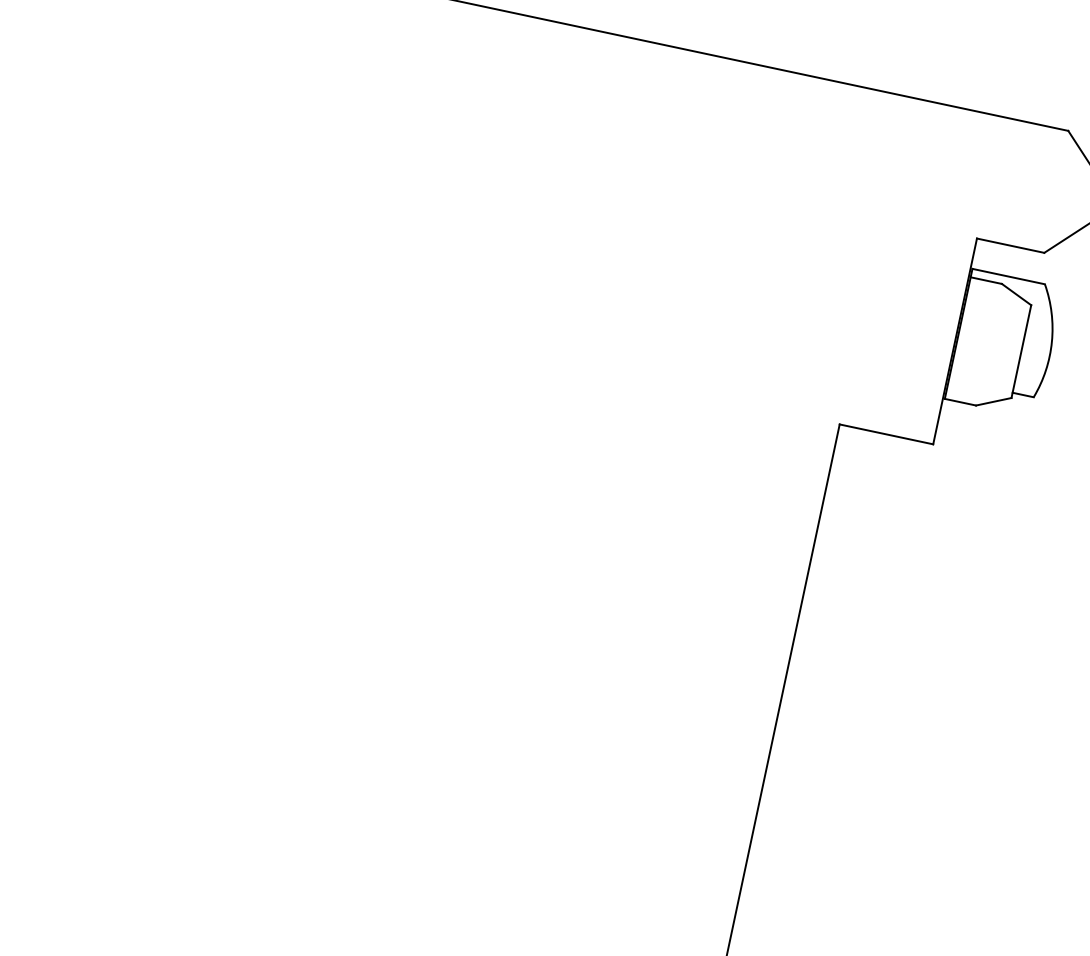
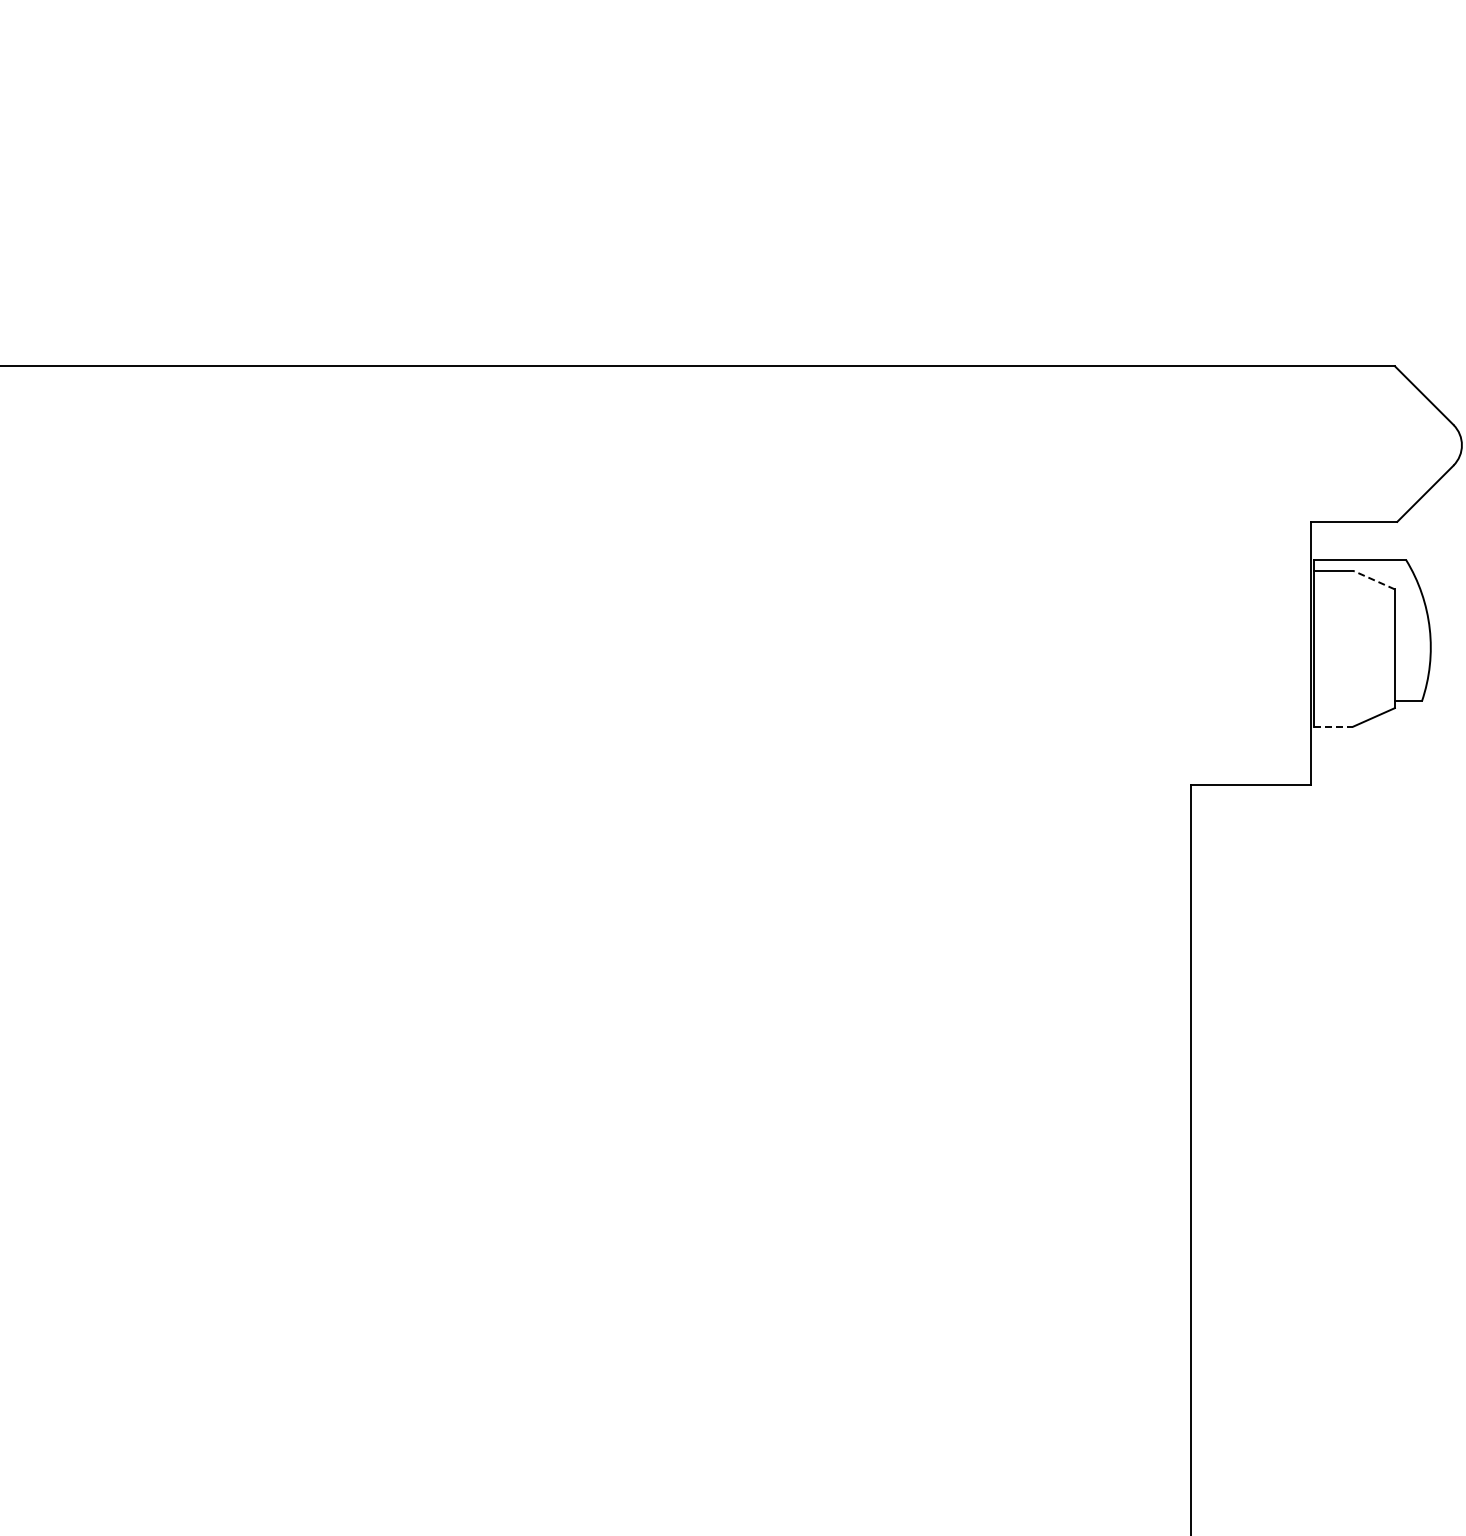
line: (1016, 294) -> (1374, 580), solid -> dashed
line: (960, 402) -> (1333, 726), solid -> dashed

